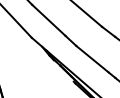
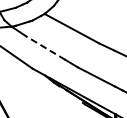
line: (48, 20) -> (45, 48), solid -> dashed

